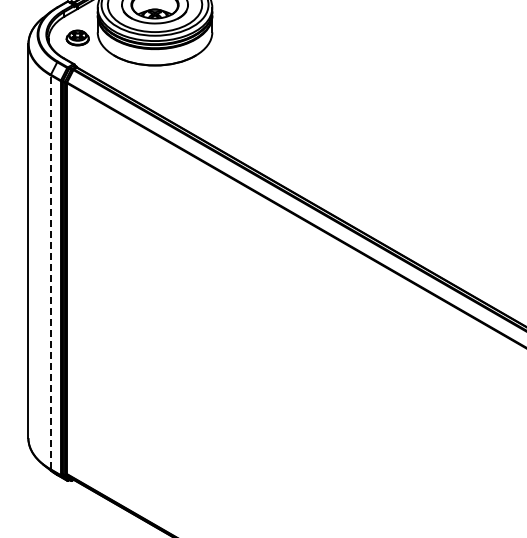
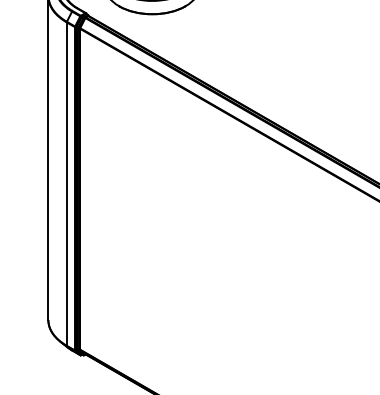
line: (50, 272) -> (66, 184), dashed -> solid

